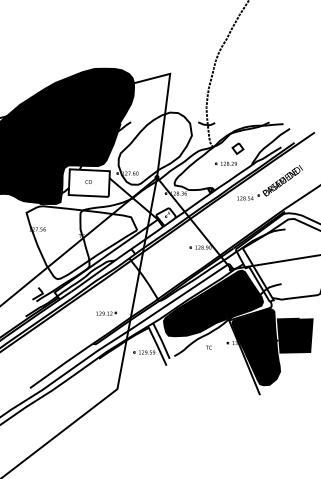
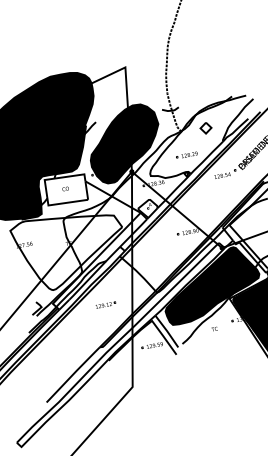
fill: (154, 148) -> (123, 143), added
part: (225, 163) -> (186, 155), moved
part: (106, 313) -> (105, 304), moved

